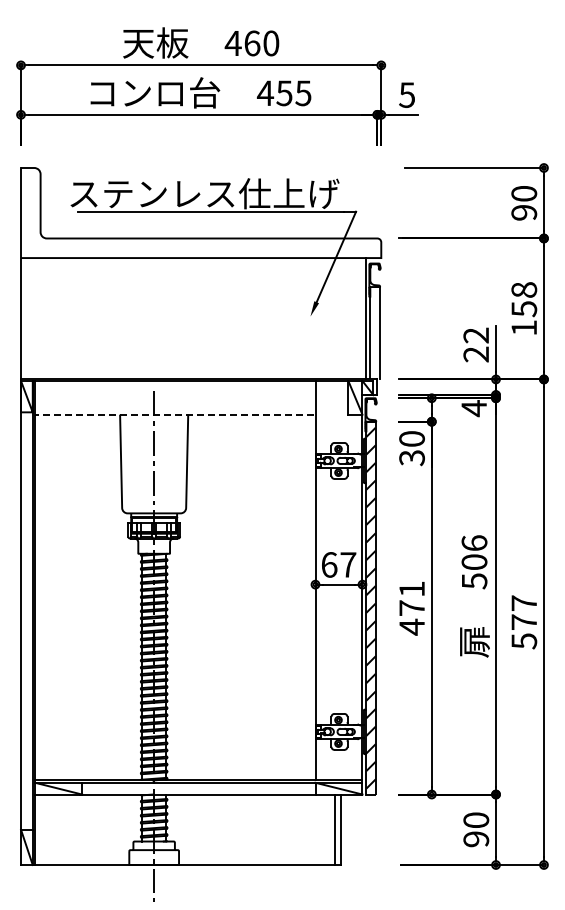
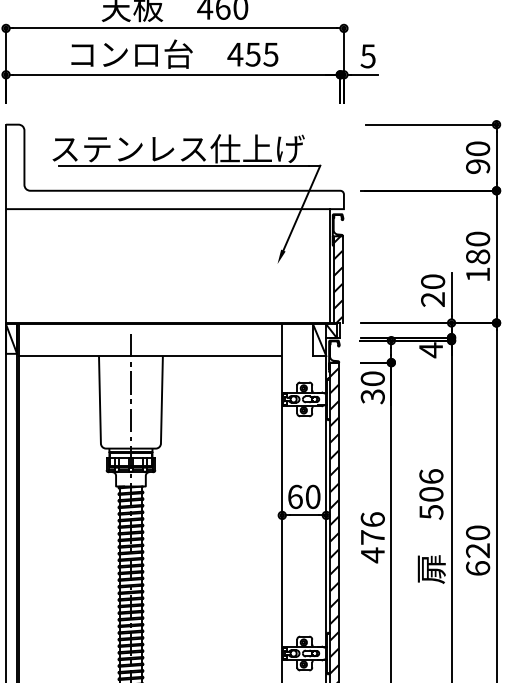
text: (524, 299) -> (478, 248), 158 -> 180
hatch: (374, 333) -> (337, 279), added
text: (476, 335) -> (433, 281), 22 -> 20
line: (174, 414) -> (150, 355), dashed -> solid
text: (348, 564) -> (313, 496), 67 -> 60
text: (411, 588) -> (372, 519), 471 -> 476
text: (524, 622) -> (478, 550), 577 -> 620

